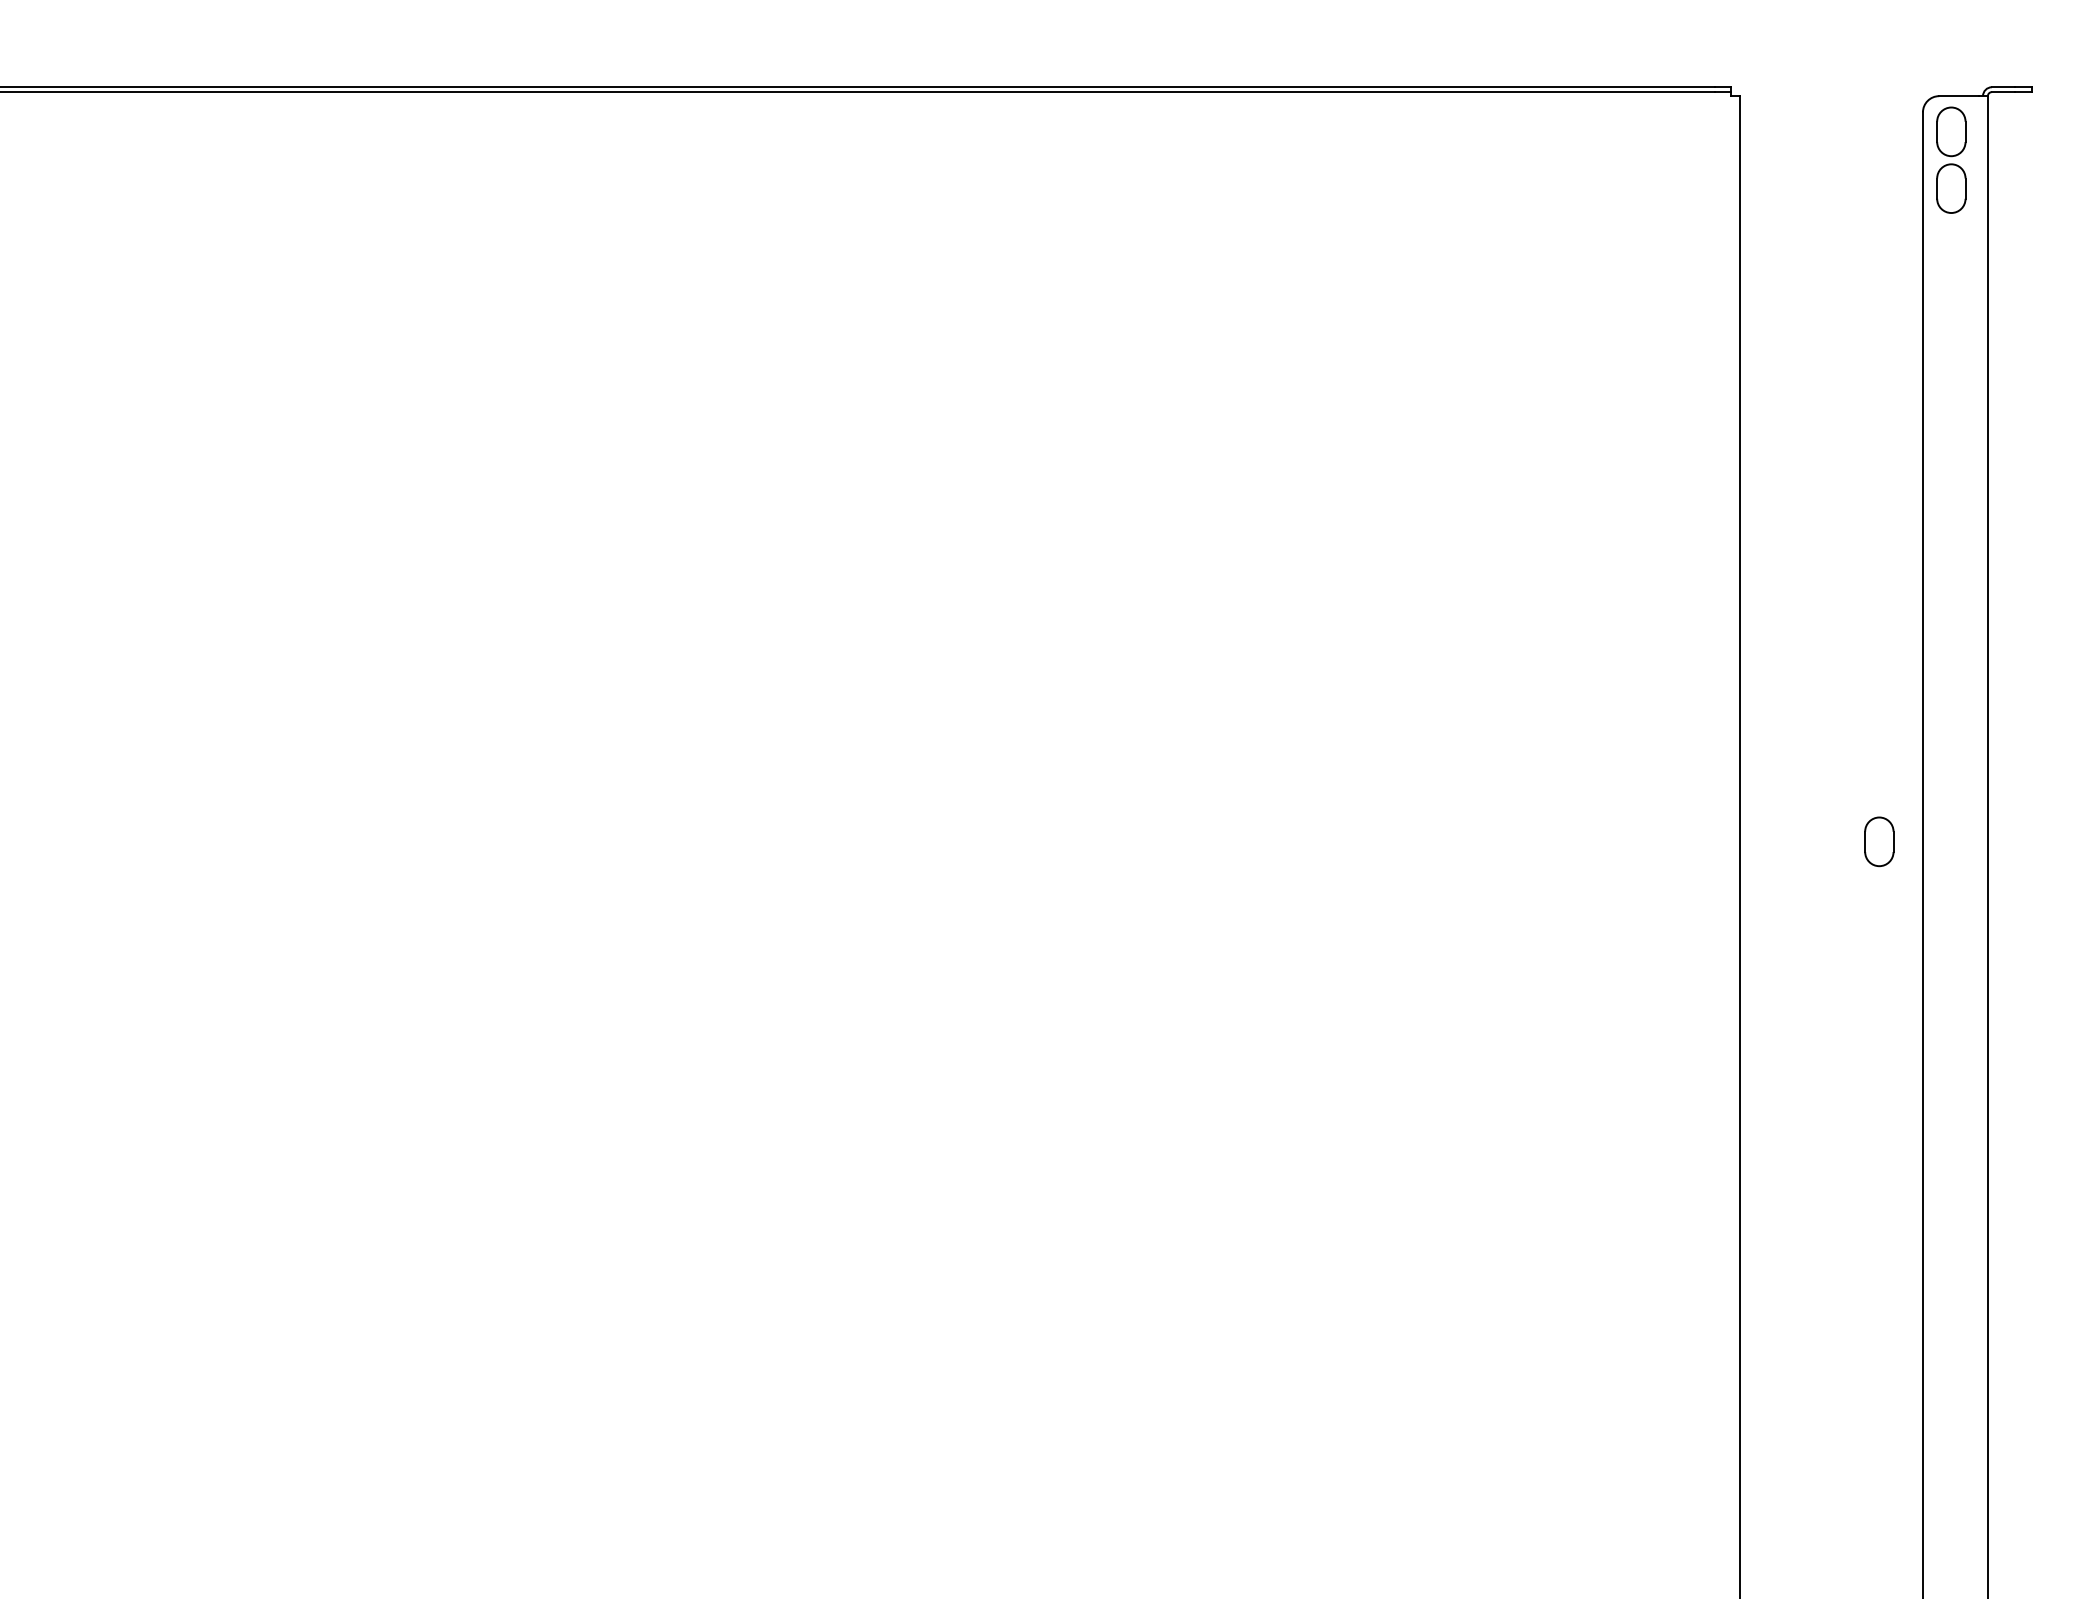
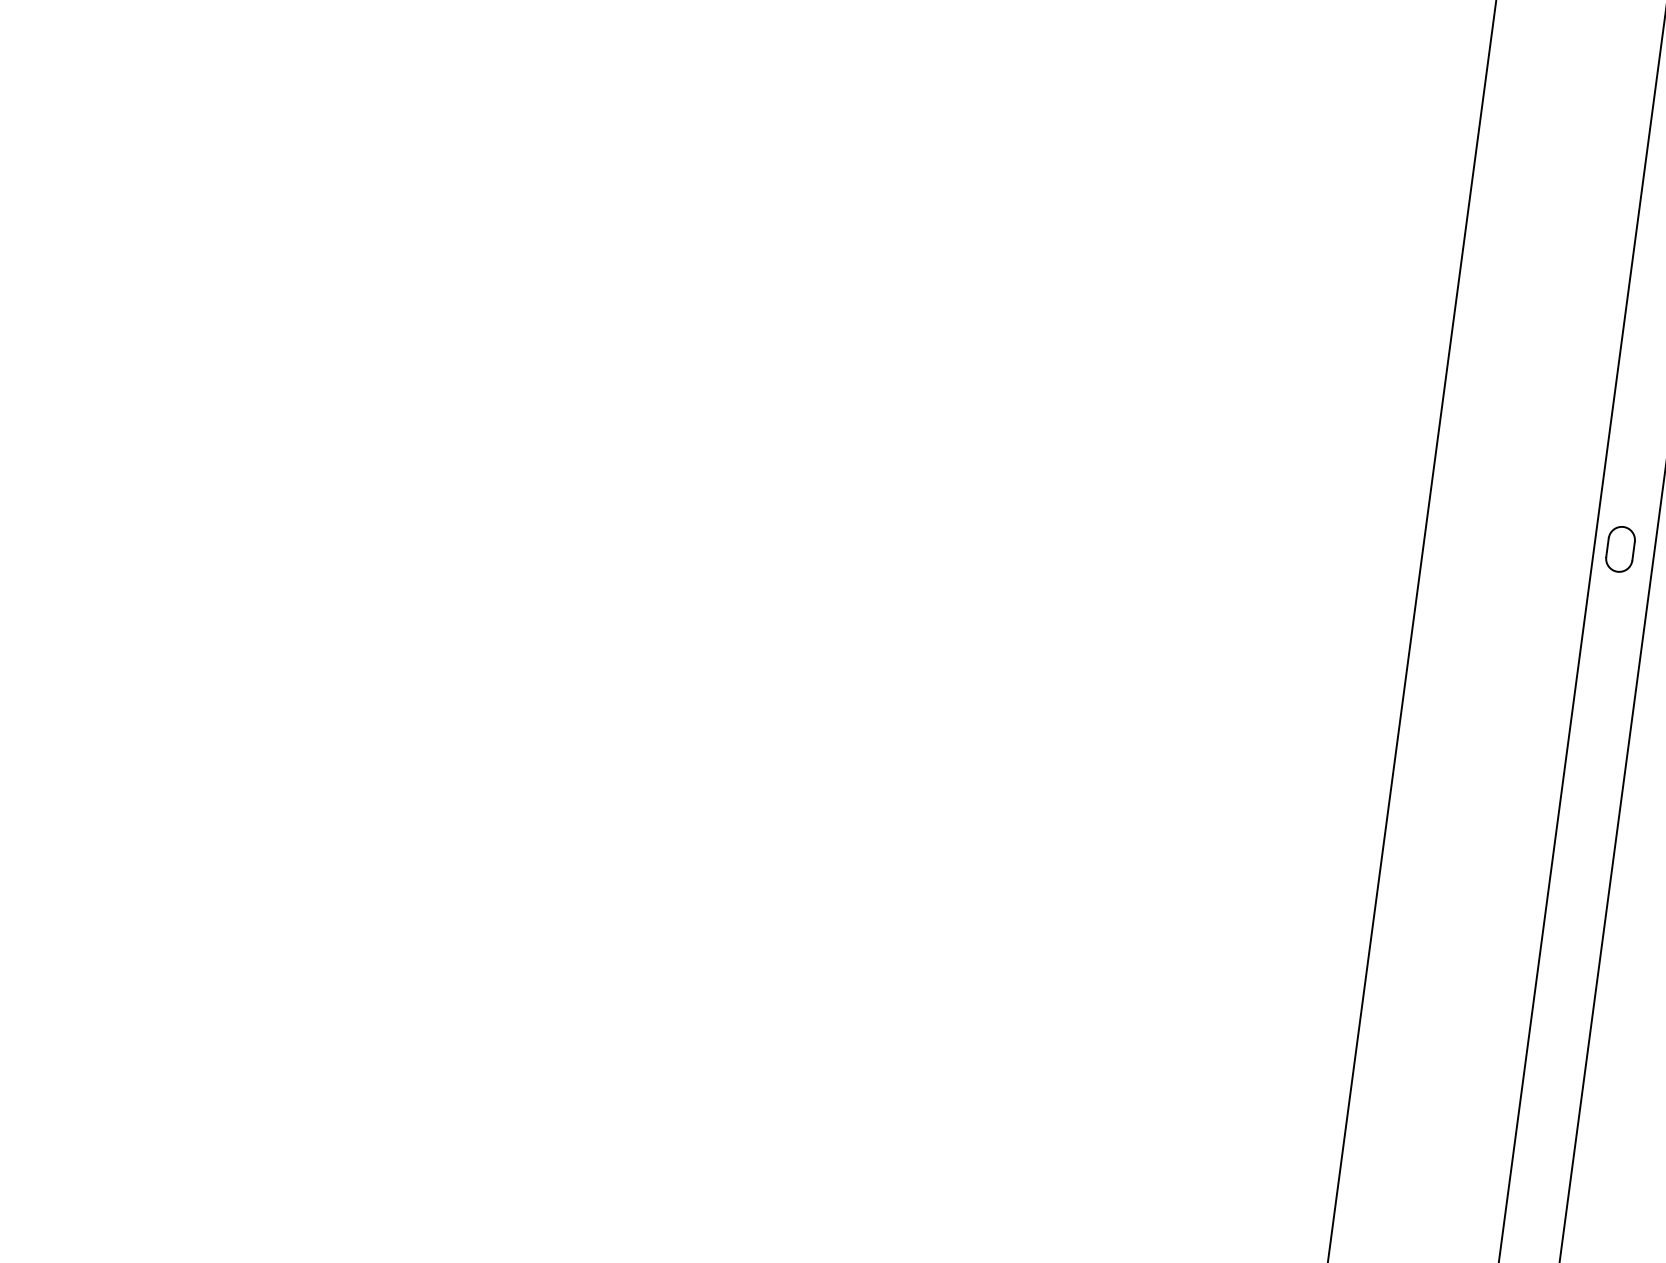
part: (1879, 841) -> (1620, 549), moved

